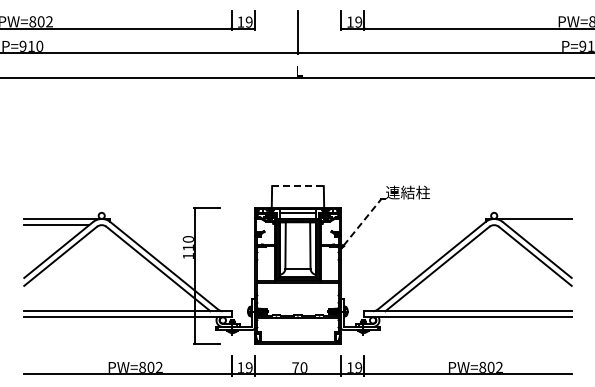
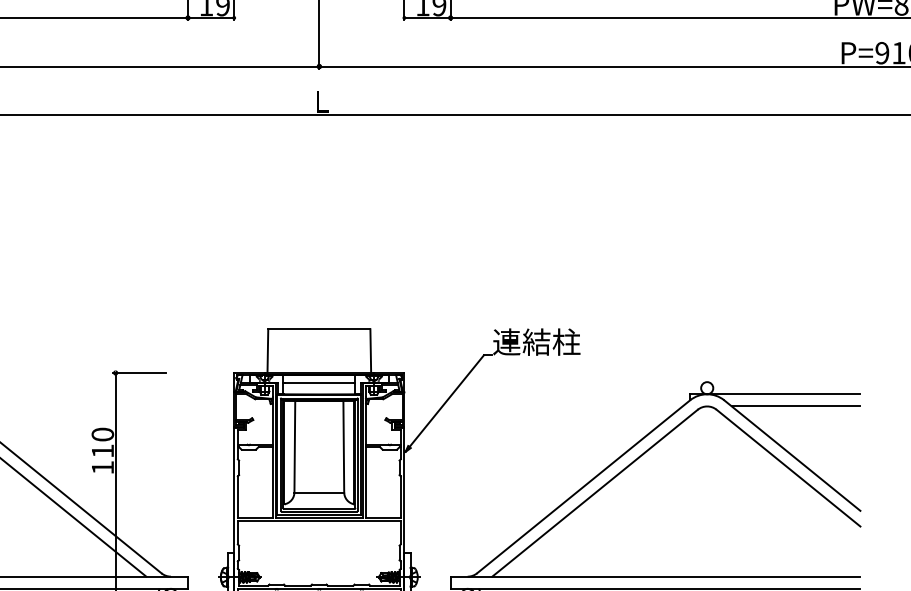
line: (297, 186) -> (318, 330), dashed -> solid
line: (362, 222) -> (446, 401), dashed -> solid
line: (538, 225) -> (794, 407), added

